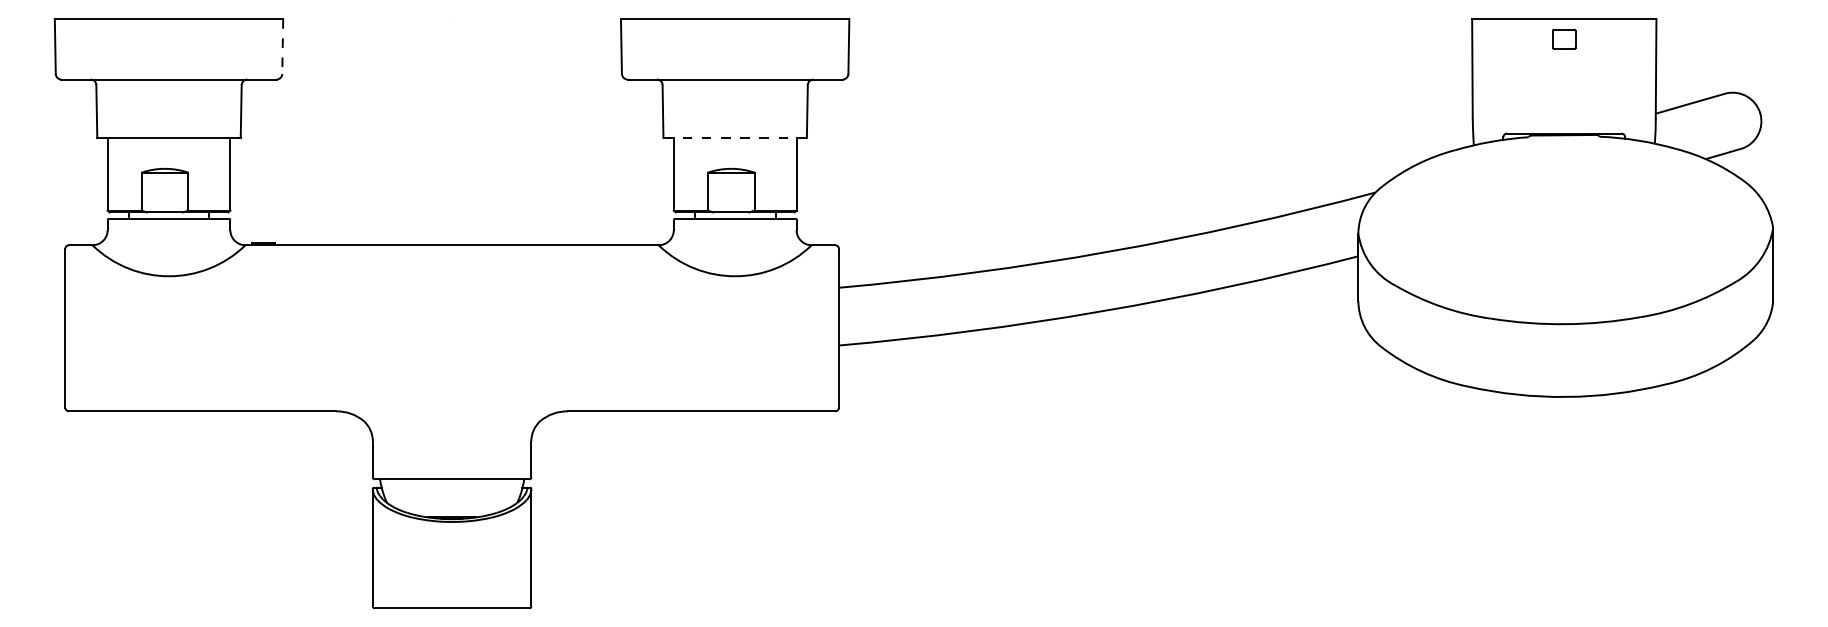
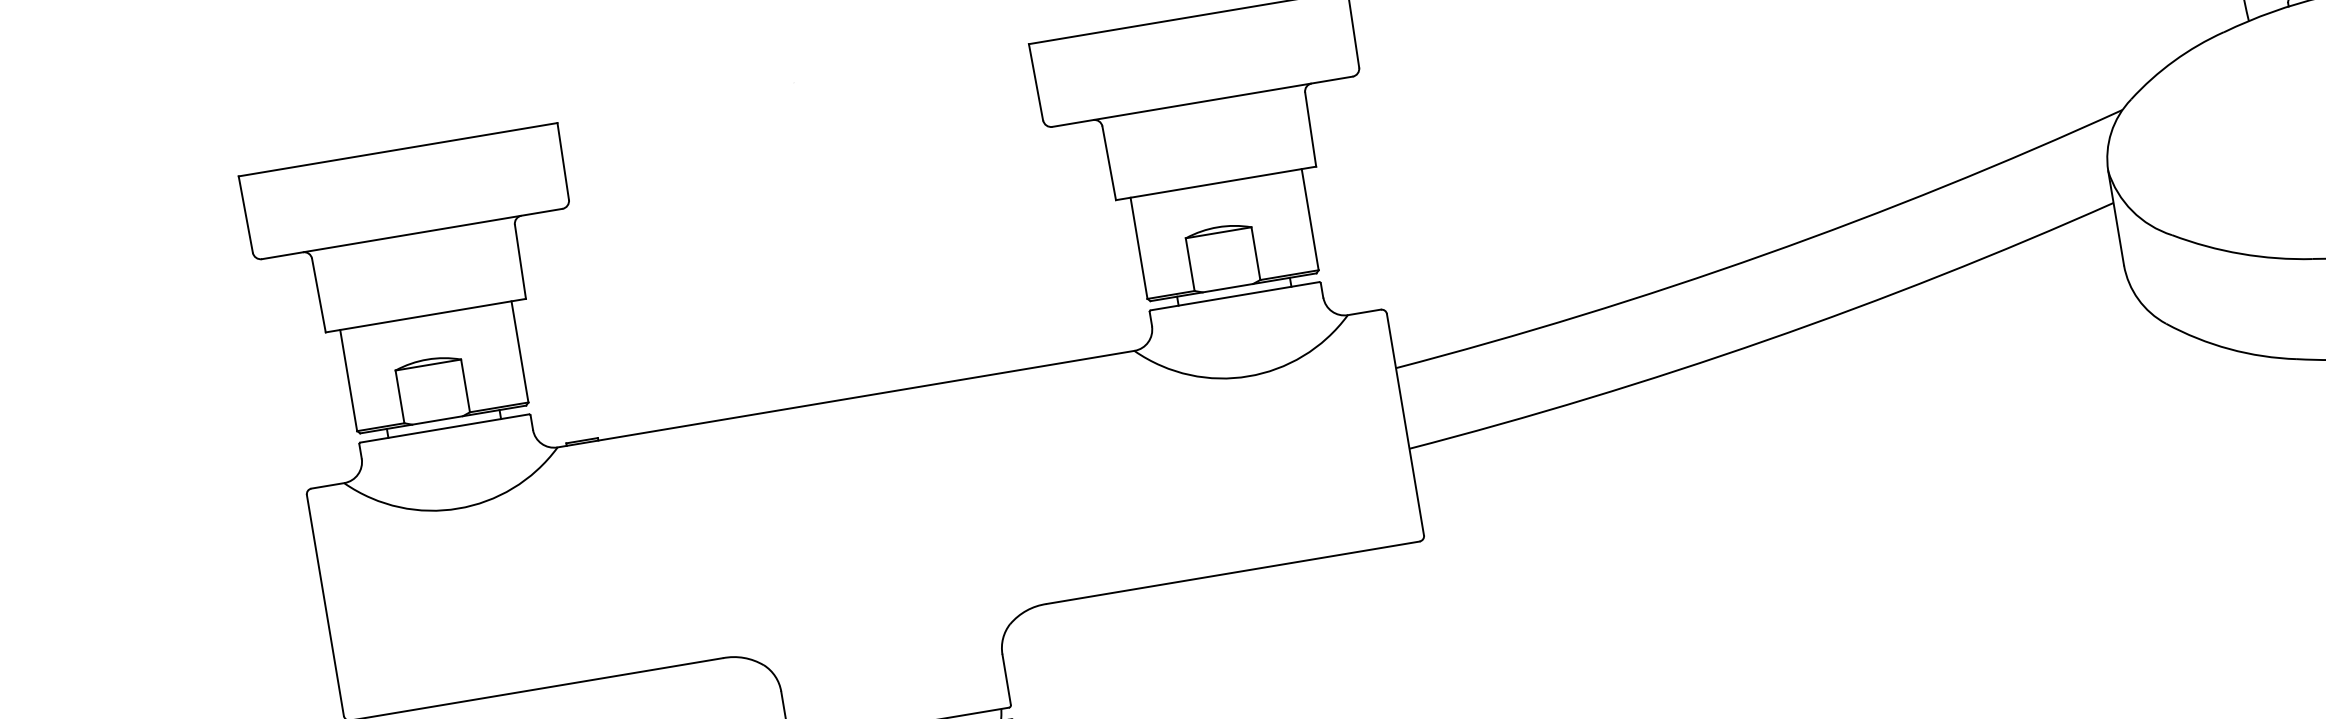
line: (282, 47) -> (563, 162), dashed -> solid
line: (735, 138) -> (1216, 183), dashed -> solid

